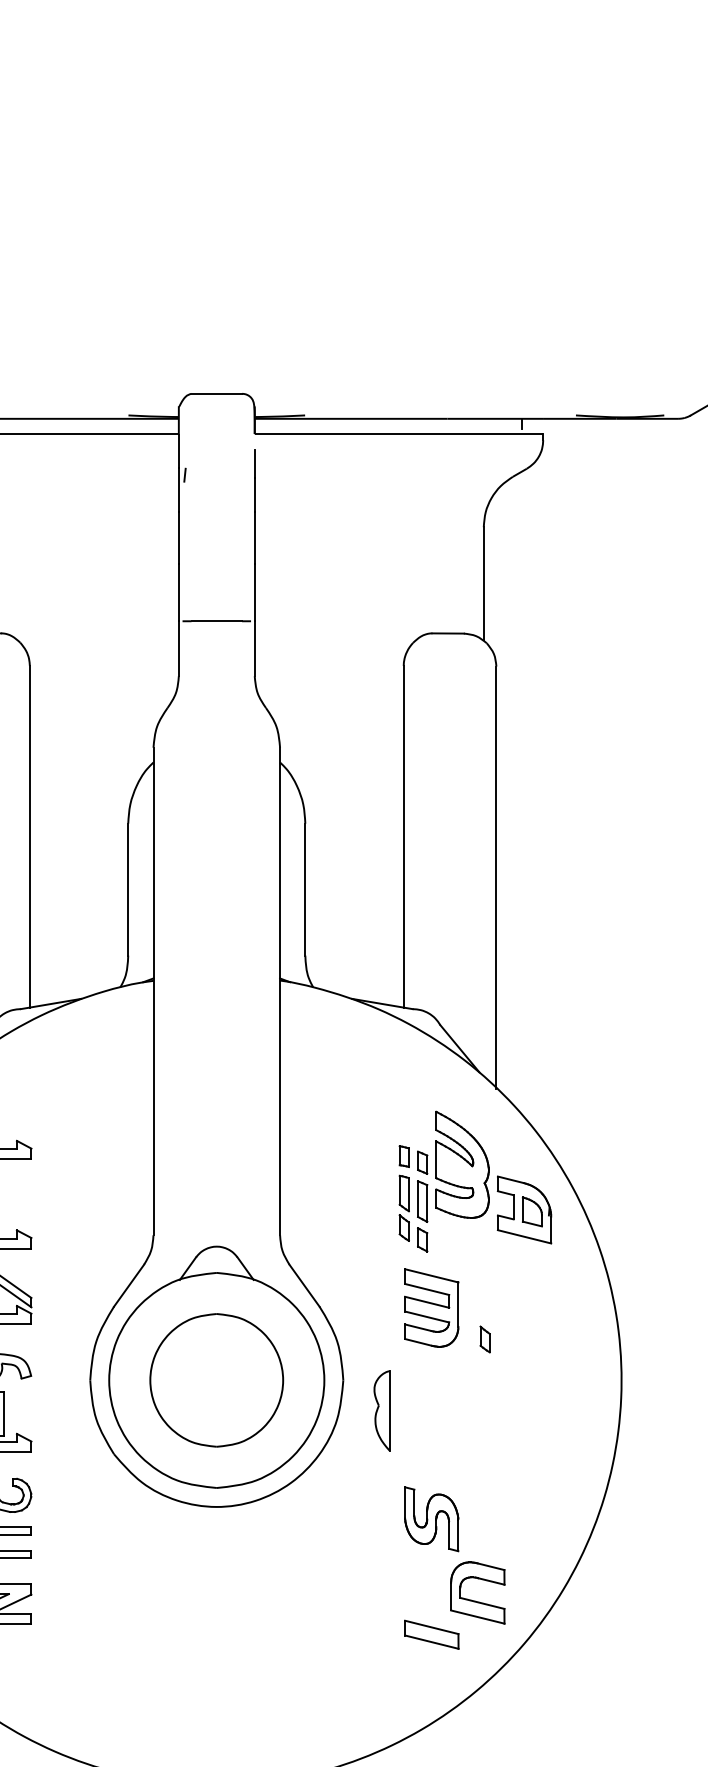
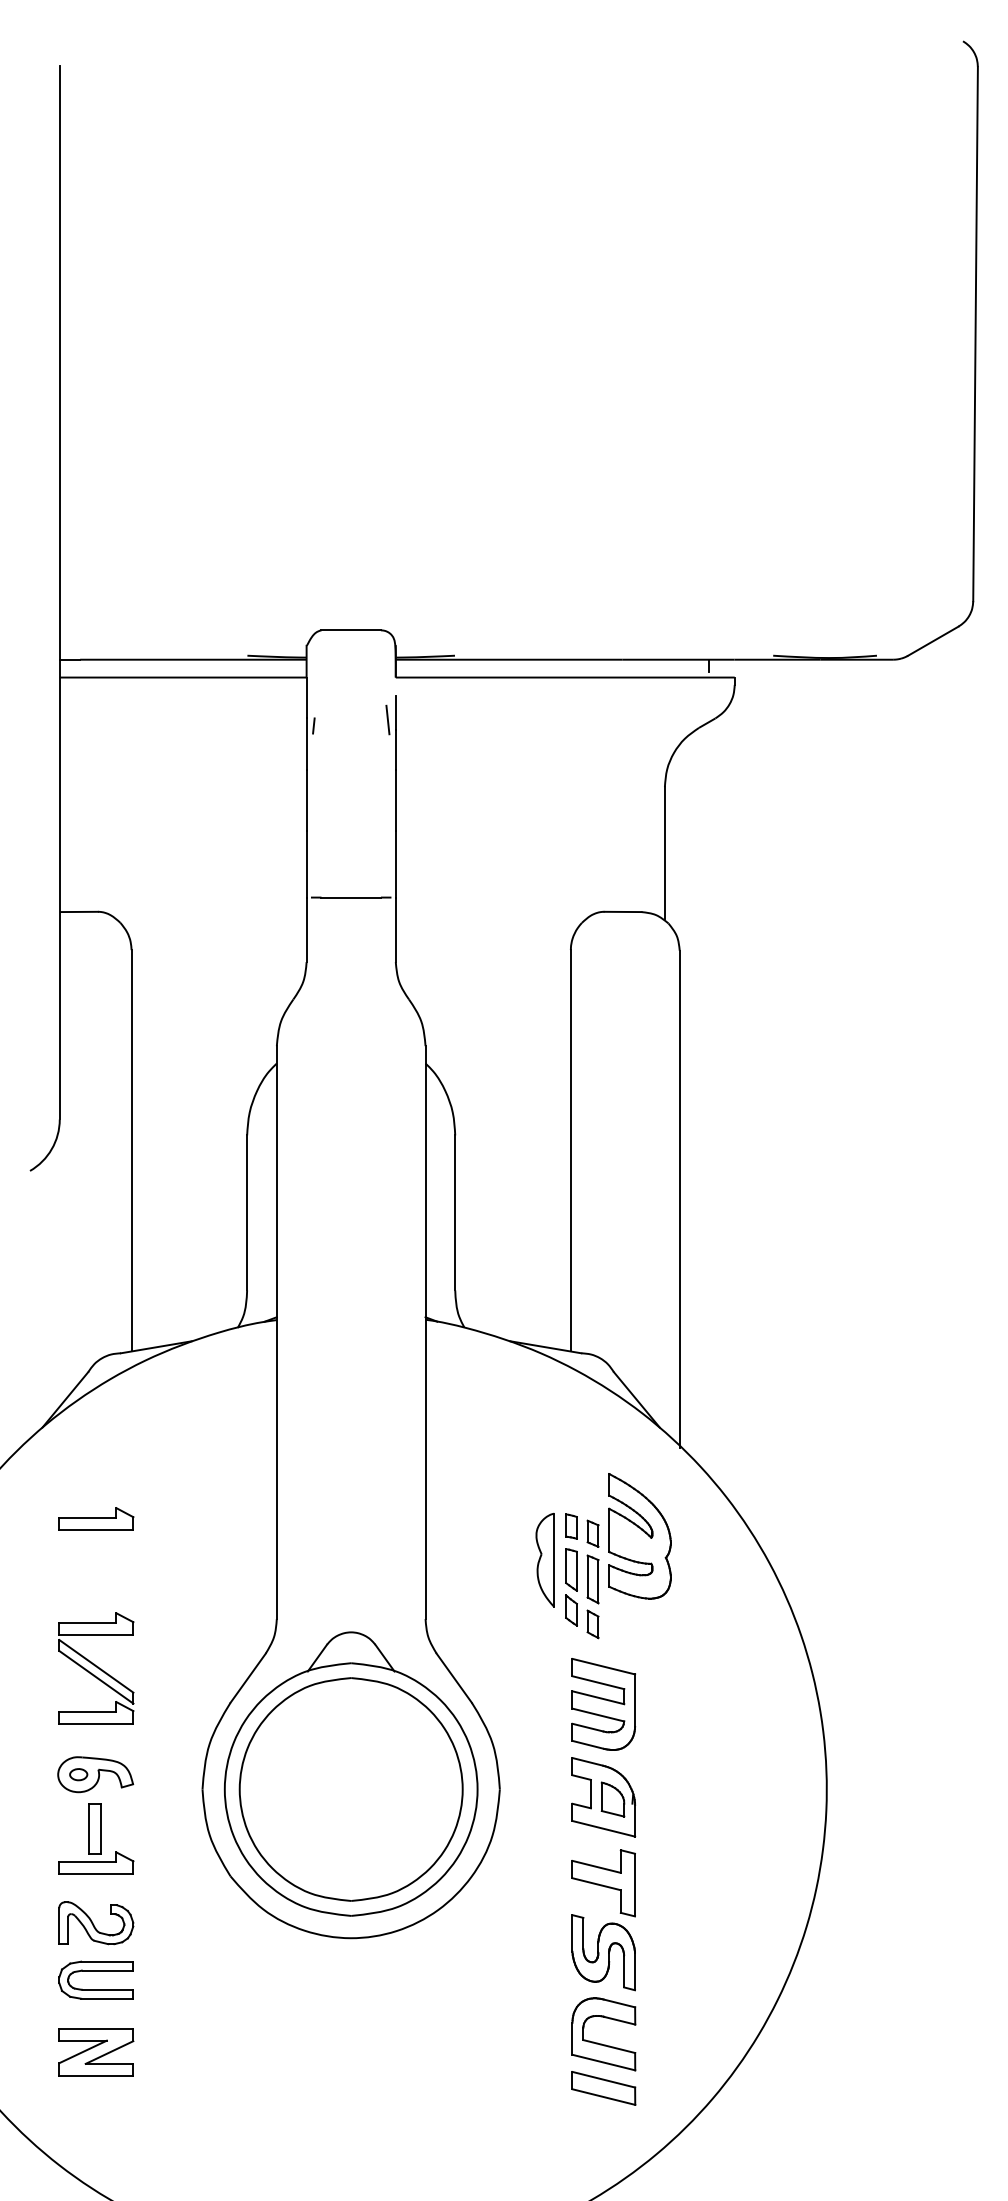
line: (247, 469) -> (387, 719), added
part: (524, 1210) -> (603, 1797), moved
part: (485, 1339) -> (666, 1741), removed
part: (216, 1380) -> (350, 1789), size x1.43
part: (381, 1410) -> (544, 1559), moved
part: (431, 1460) -> (603, 1883), added
part: (476, 1600) -> (602, 2043), moved

